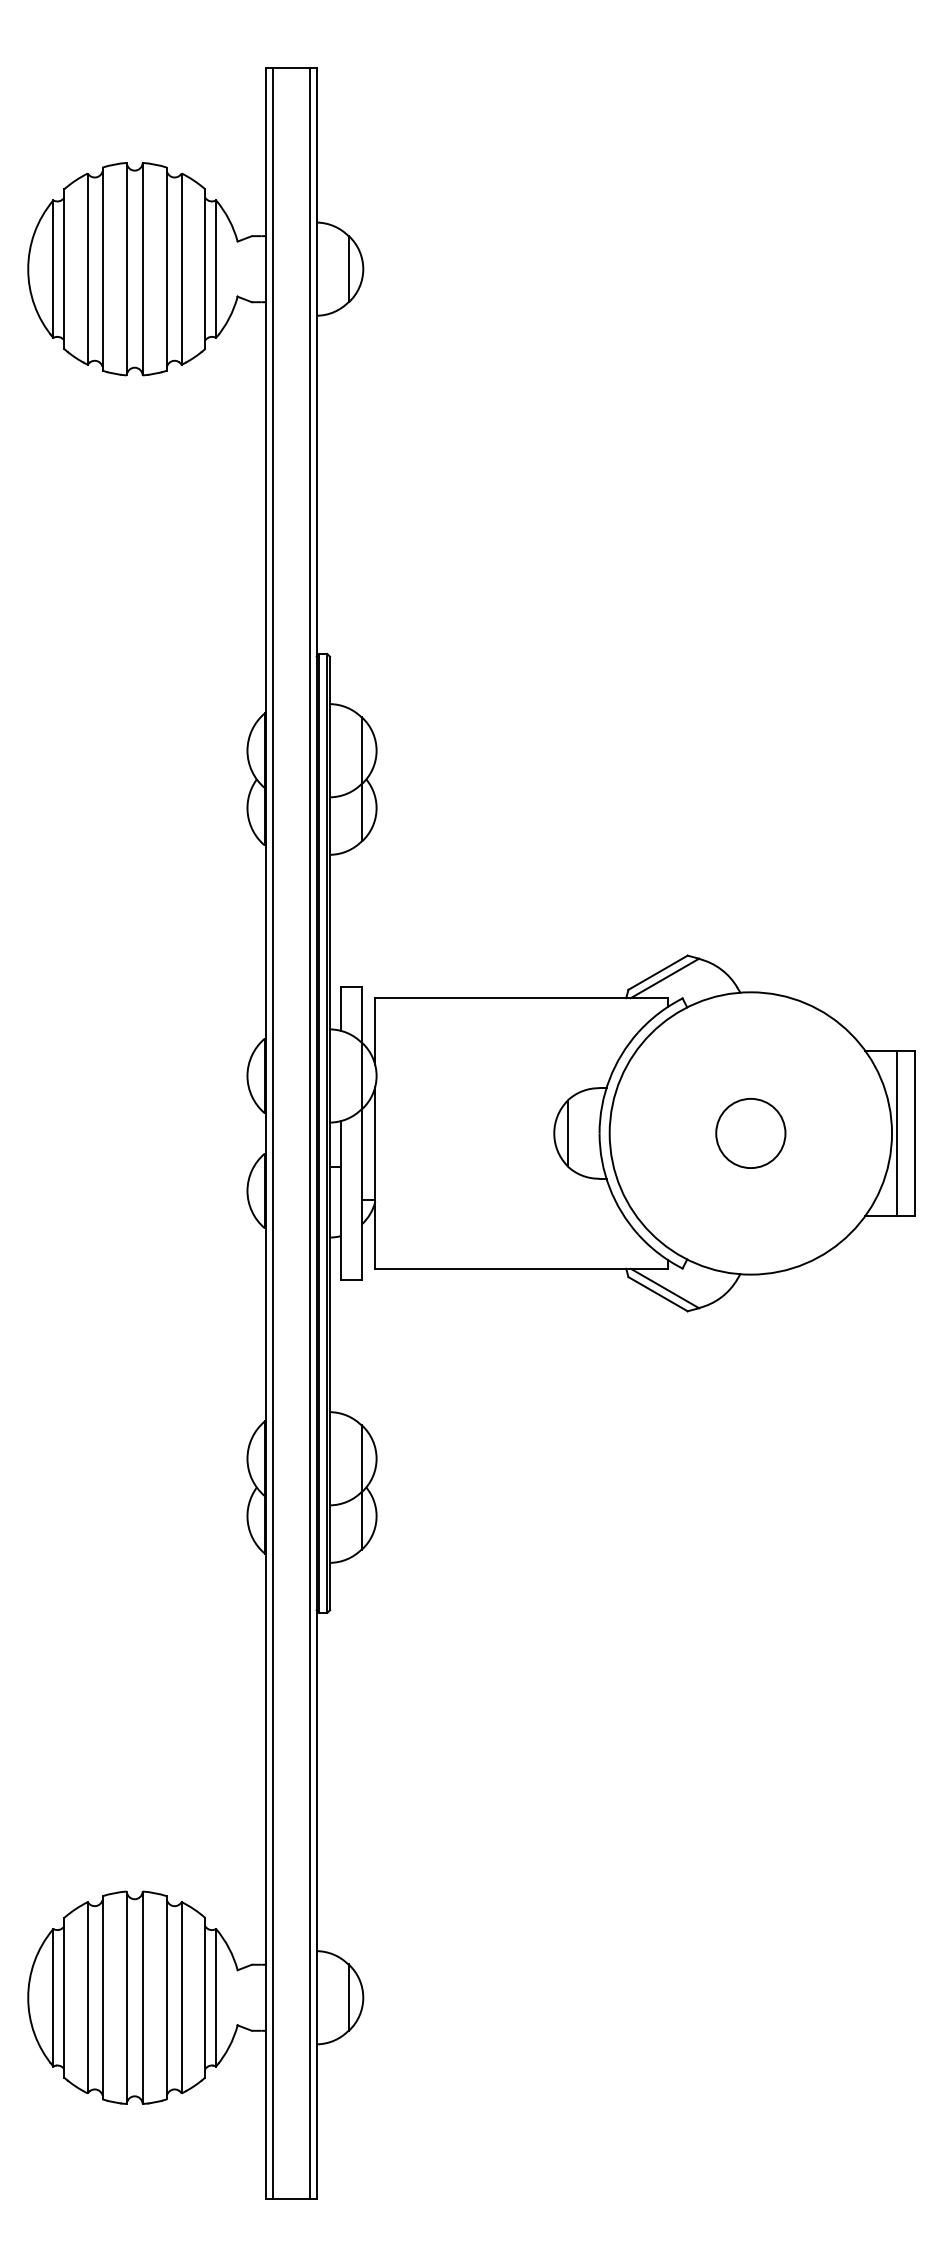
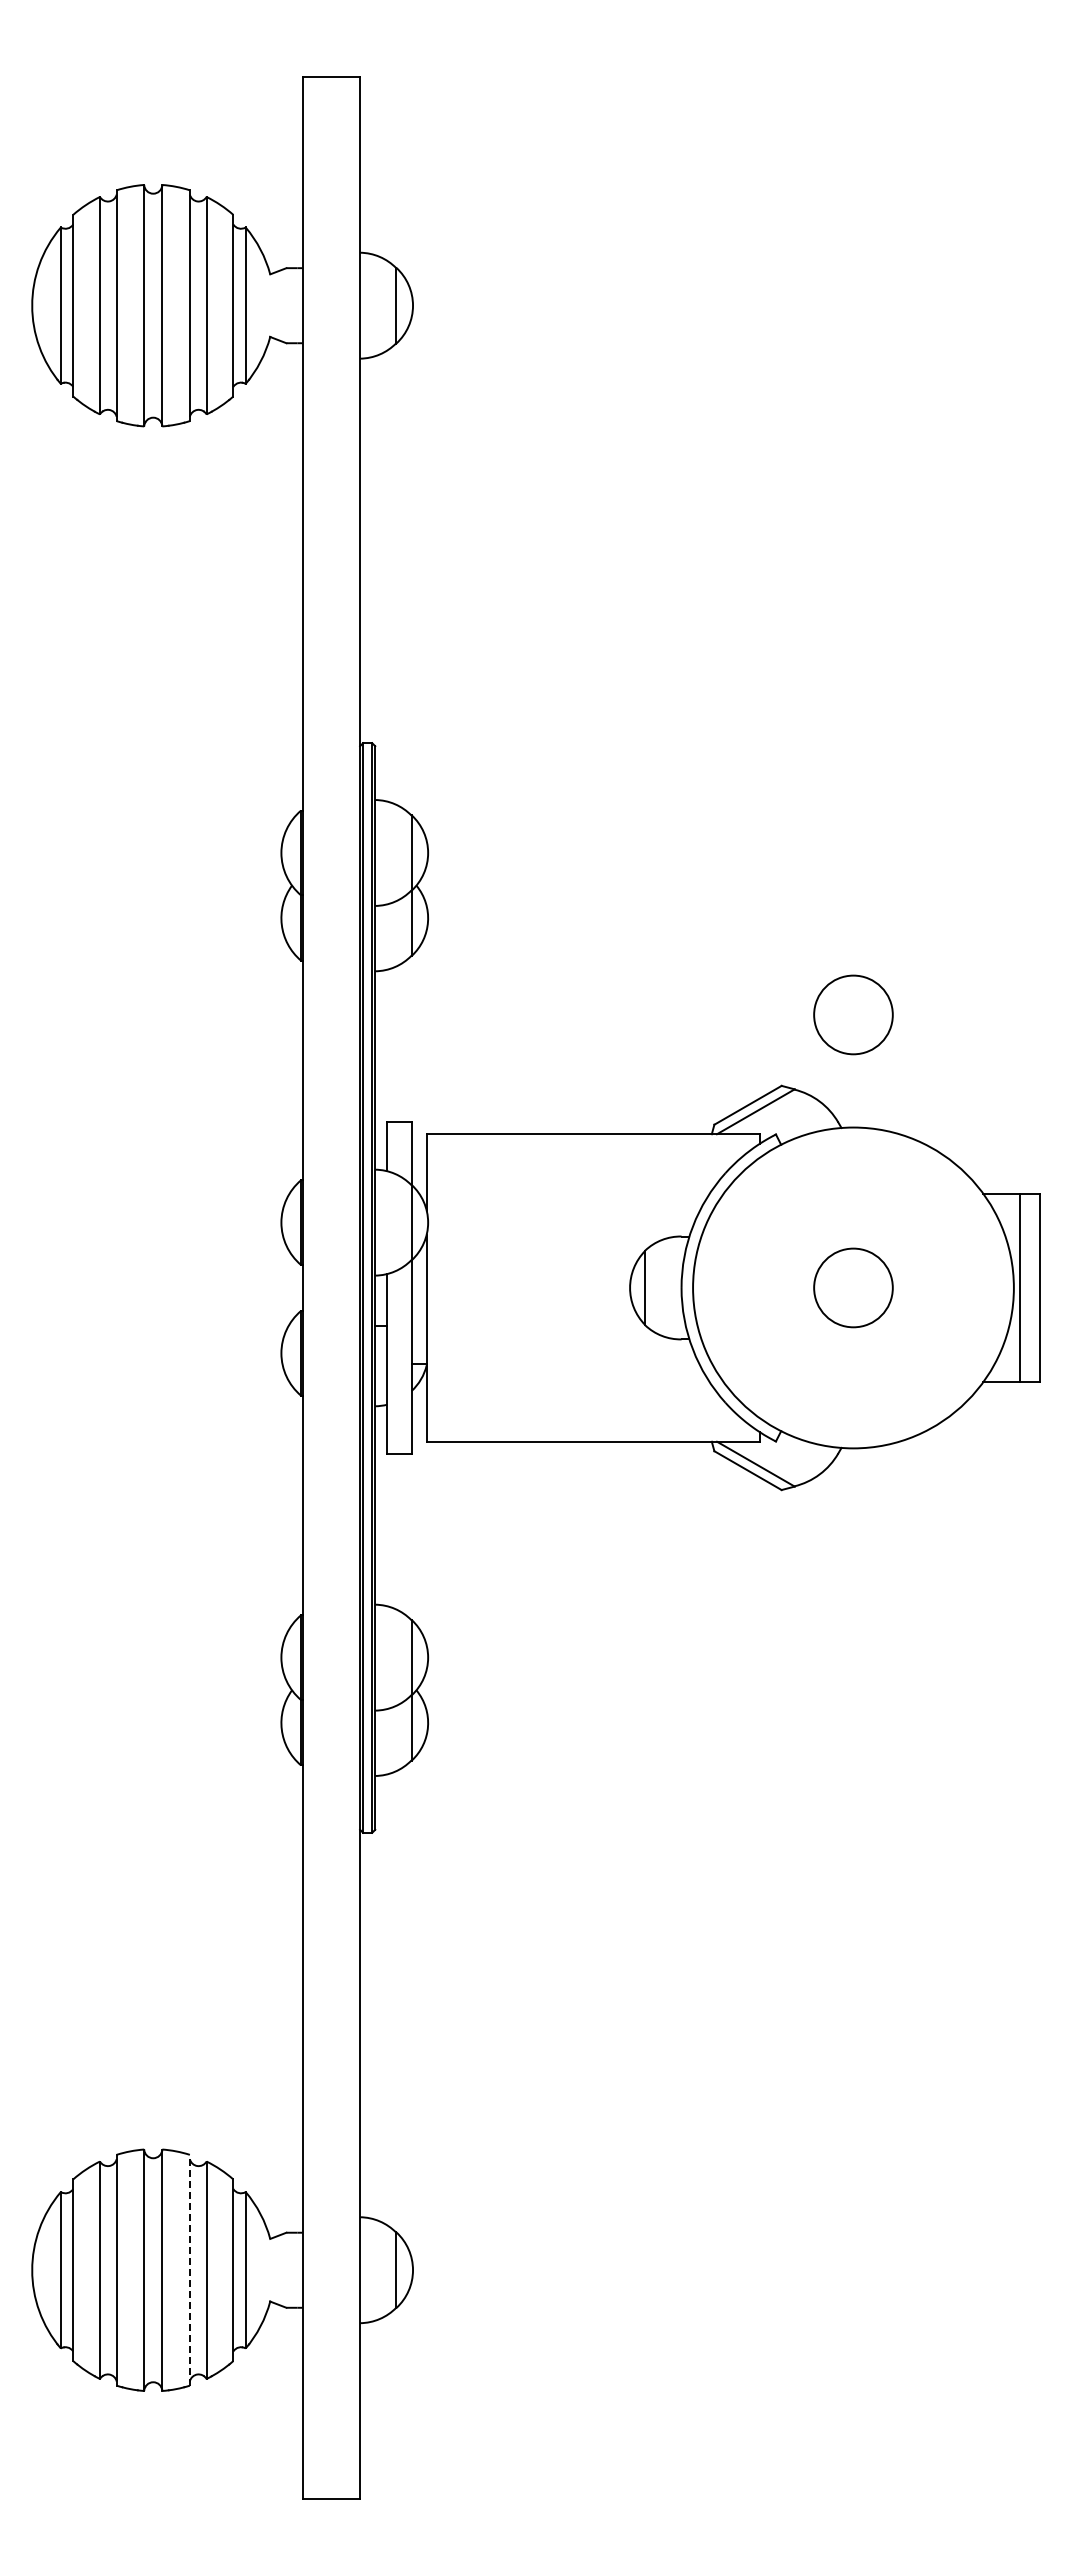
circle: (750, 892) -> (853, 1014), added
line: (273, 1133) -> (310, 1287), removed
line: (310, 1133) -> (352, 1287), removed
line: (166, 1997) -> (189, 2269), solid -> dashed

